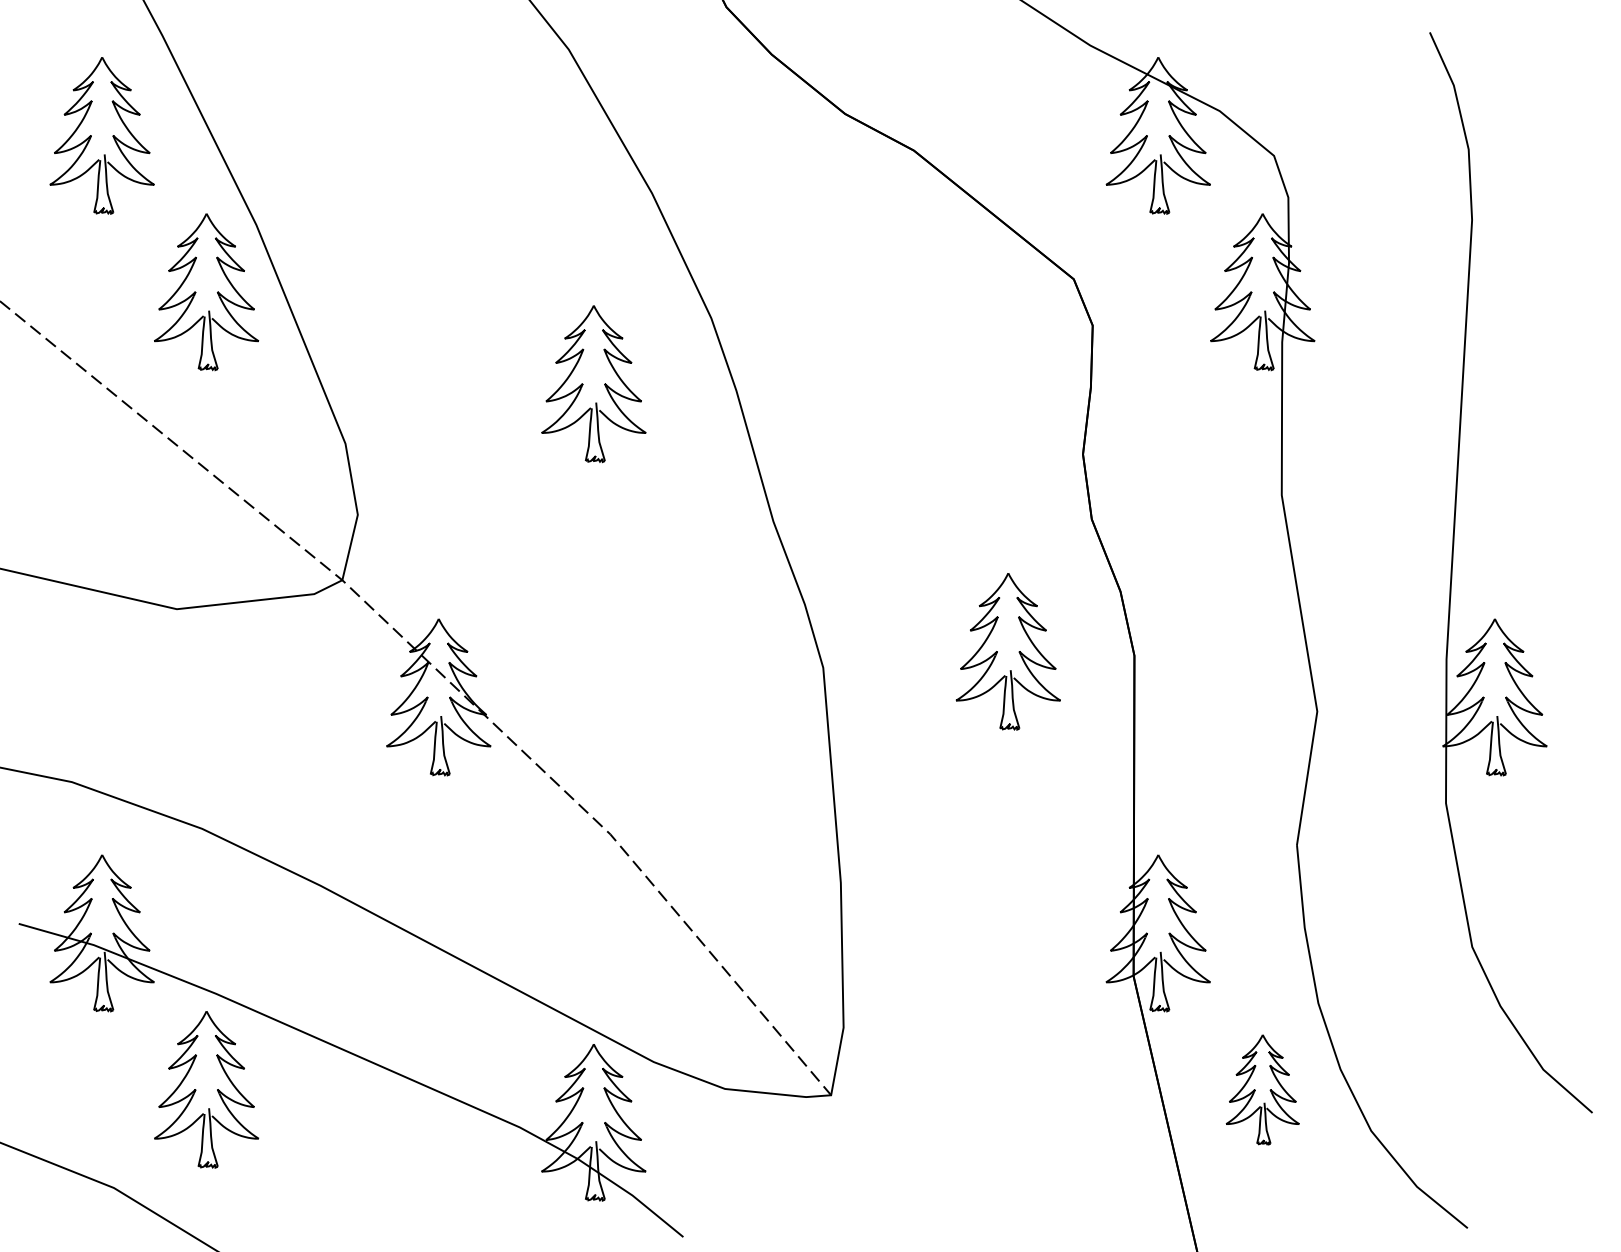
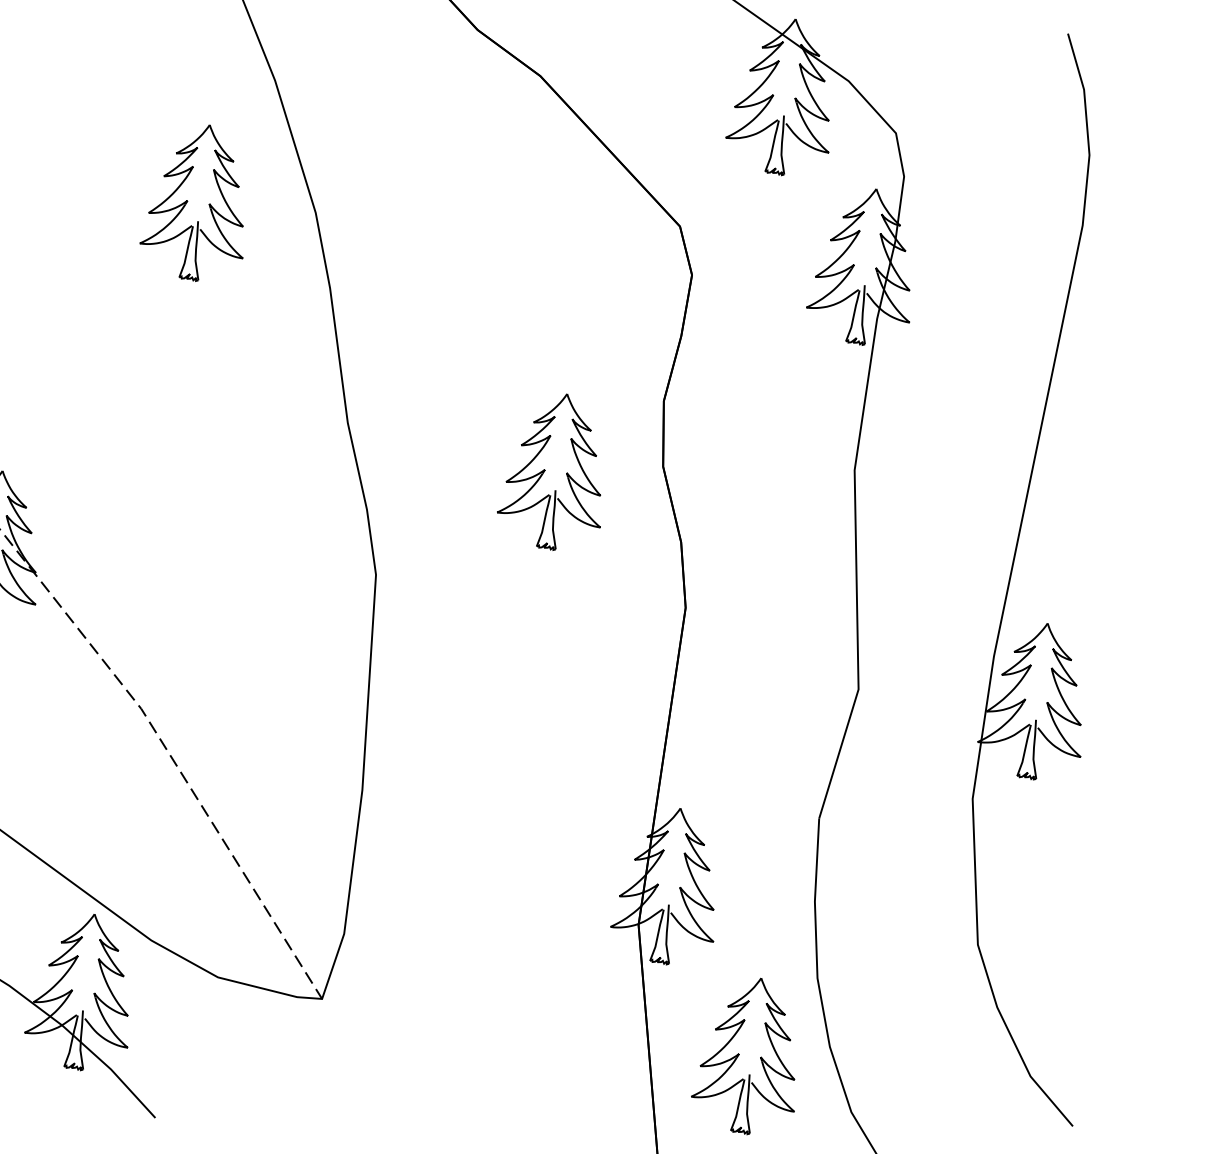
part: (583, 384) -> (188, 201), moved
part: (1007, 651) -> (555, 471), moved
part: (1262, 1089) -> (749, 1055), size x1.43

